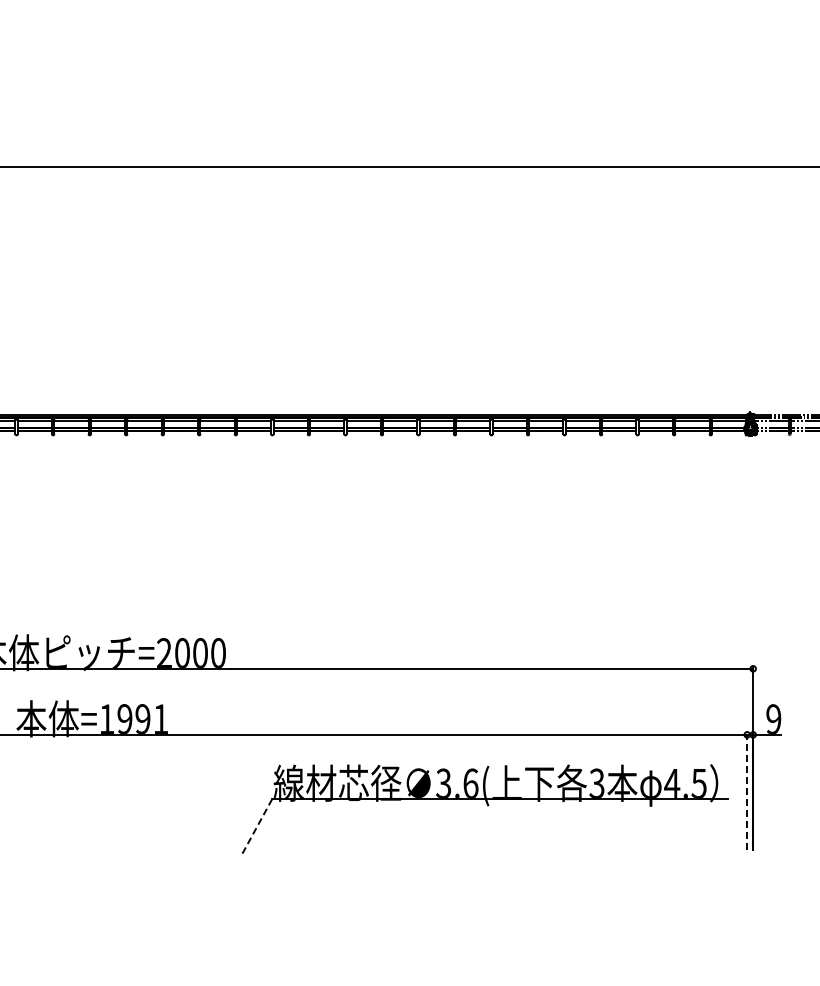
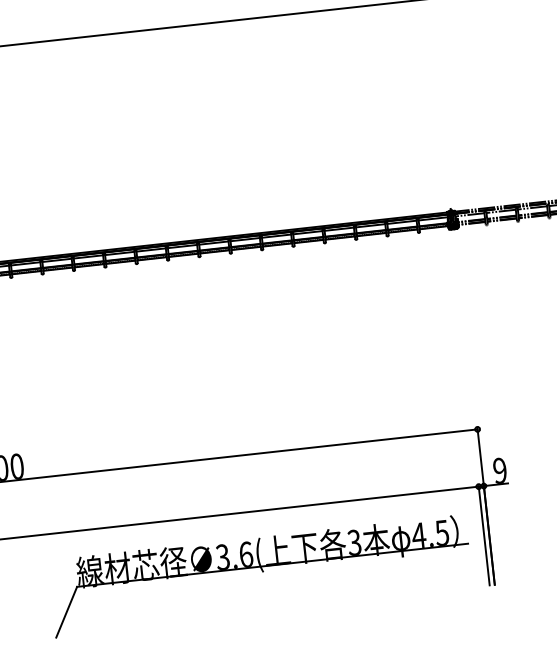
line: (747, 792) -> (484, 536), dashed -> solid
line: (256, 827) -> (66, 612), dashed -> solid

